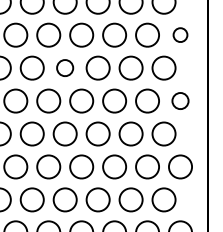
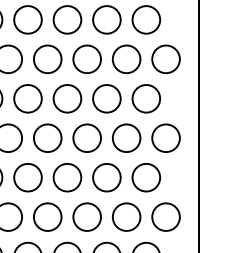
part: (180, 34) -> (166, 58), size x1.67
part: (64, 67) -> (27, 98), size x1.43
part: (180, 100) -> (166, 137), size x1.43

